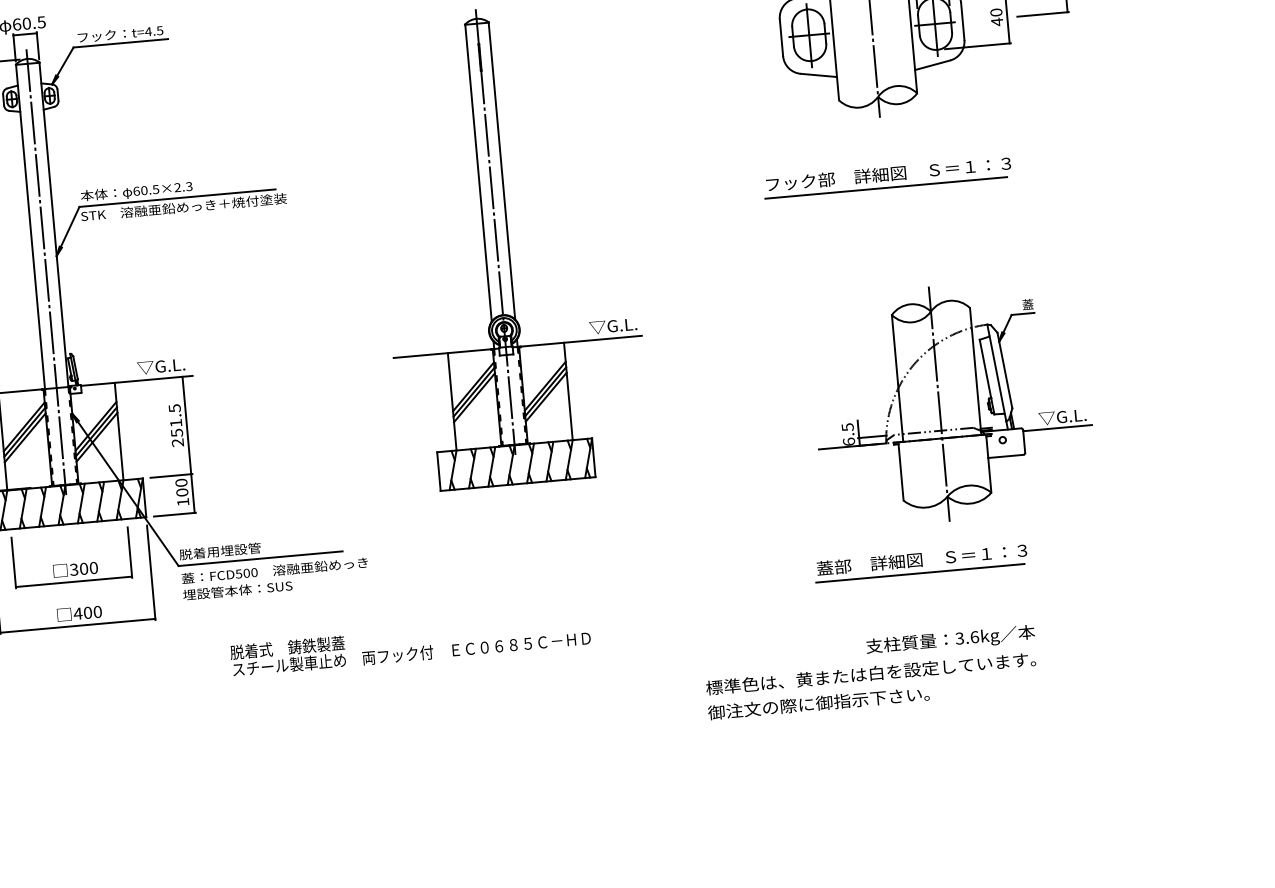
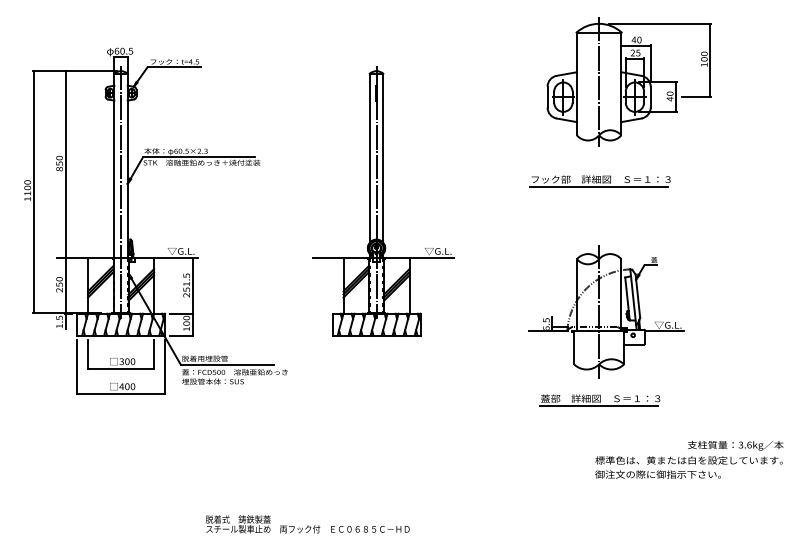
part: (952, 402) -> (606, 311), moved
text: (410, 645) -> (307, 524), moved
text: (871, 671) -> (689, 459), moved

